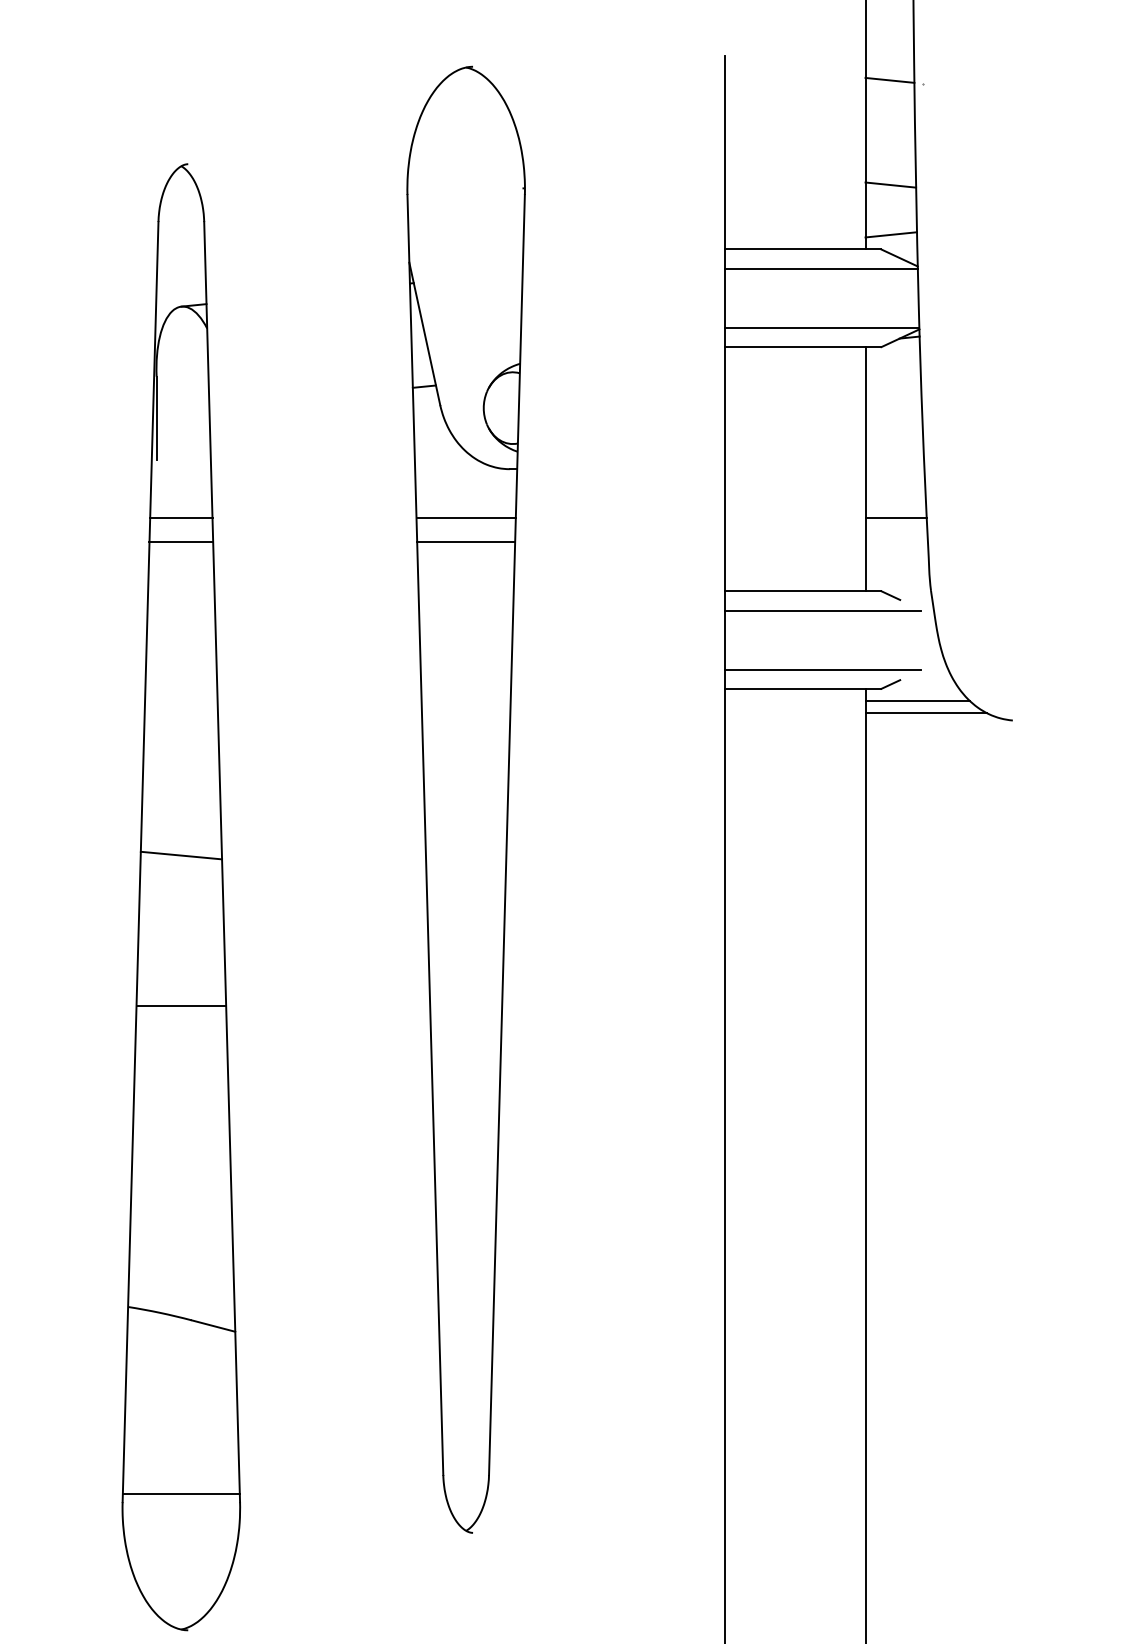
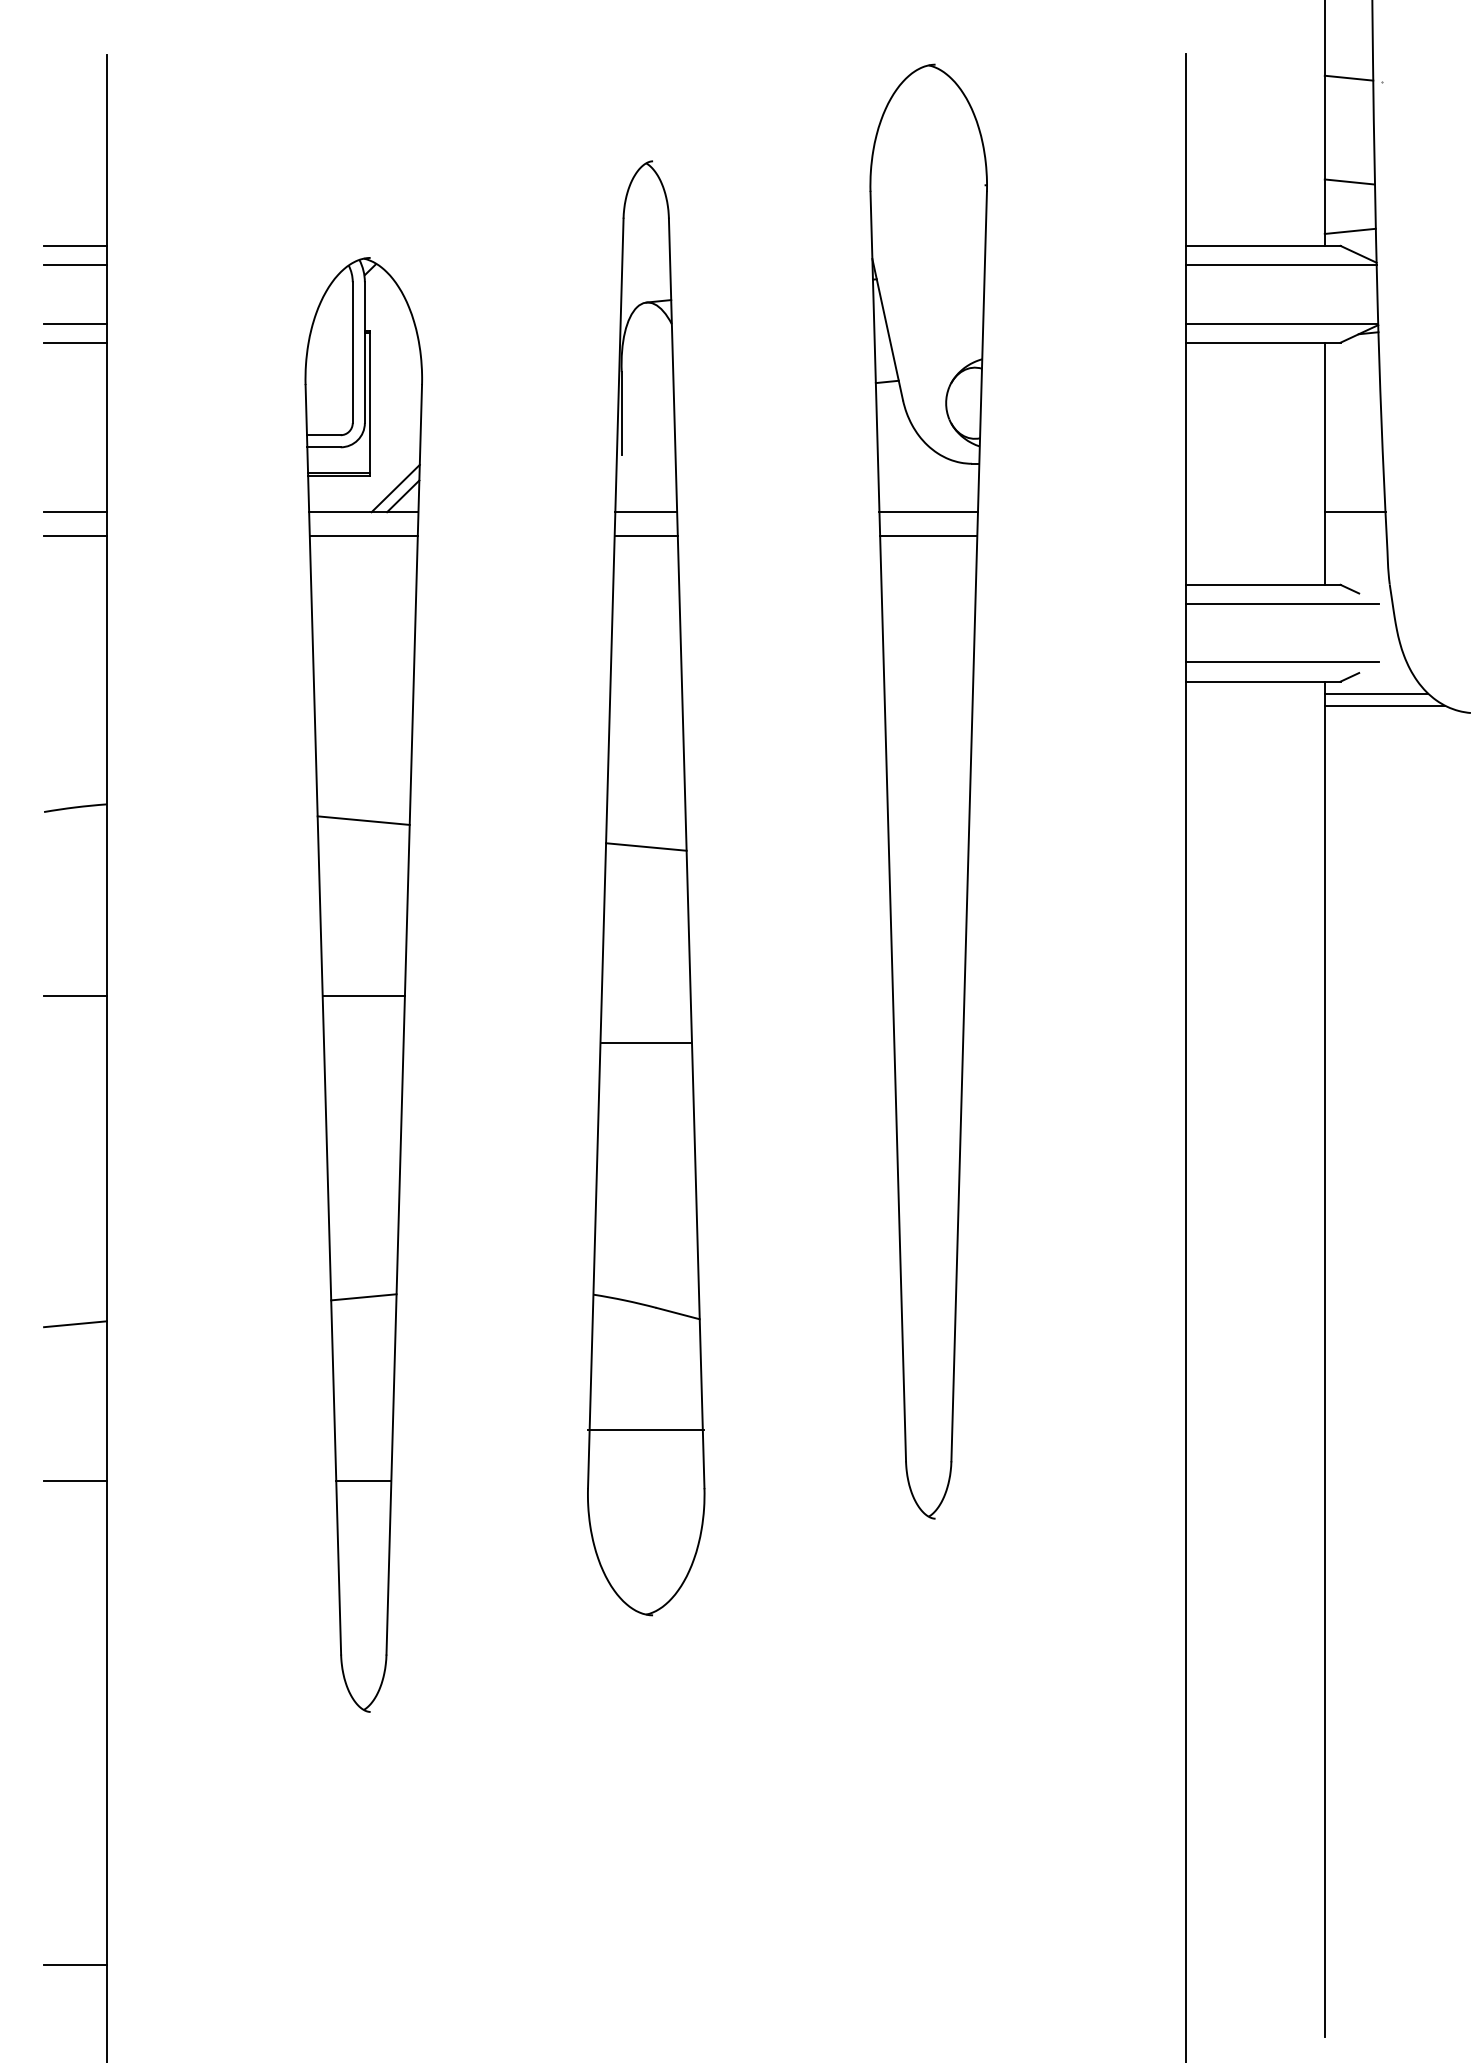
line: (180, 1006) -> (645, 1043), moved
line: (181, 1494) -> (646, 1429), moved

